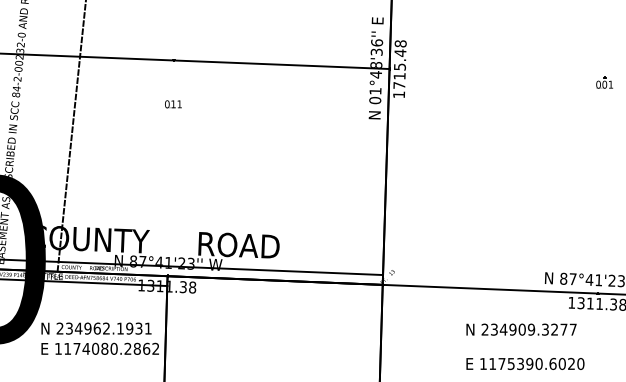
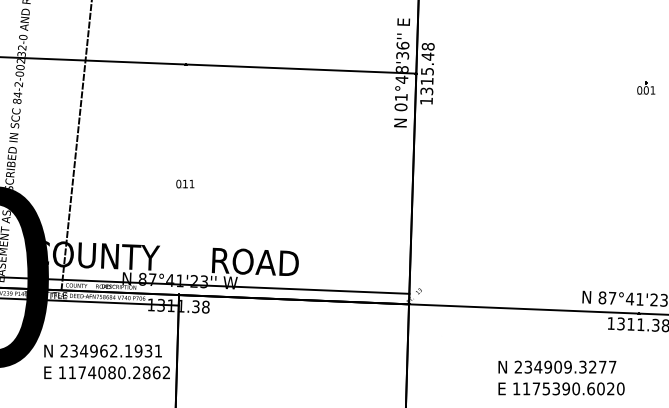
text: (399, 85) -> (426, 91), 1715.48 -> 1315.48
text: (173, 104) -> (185, 184), moved
text: (521, 329) -> (557, 366), moved

